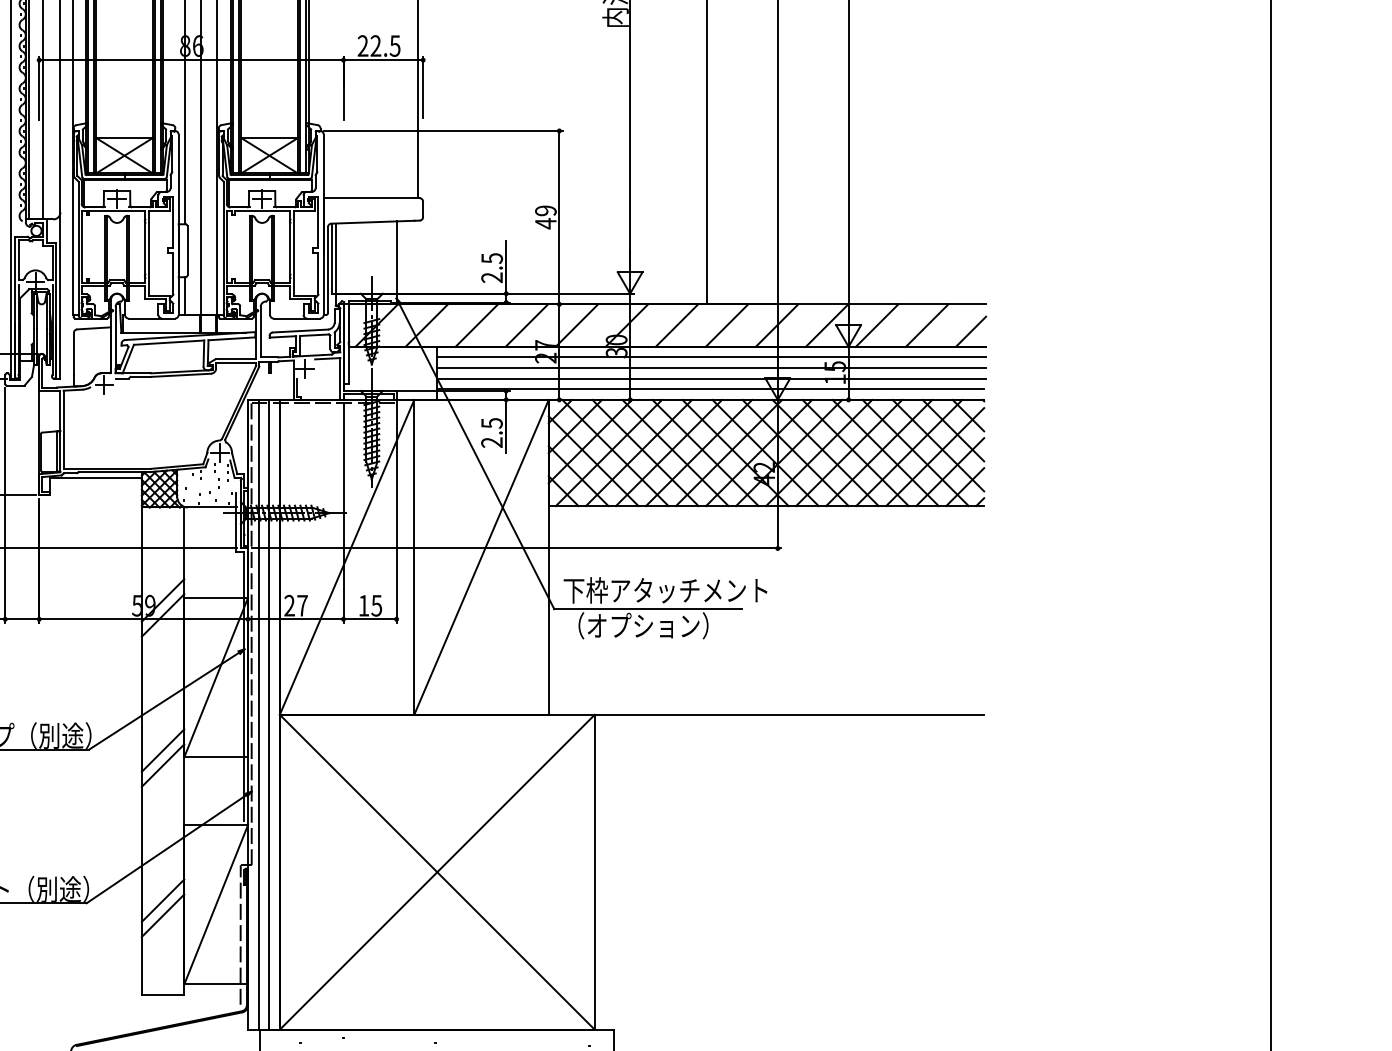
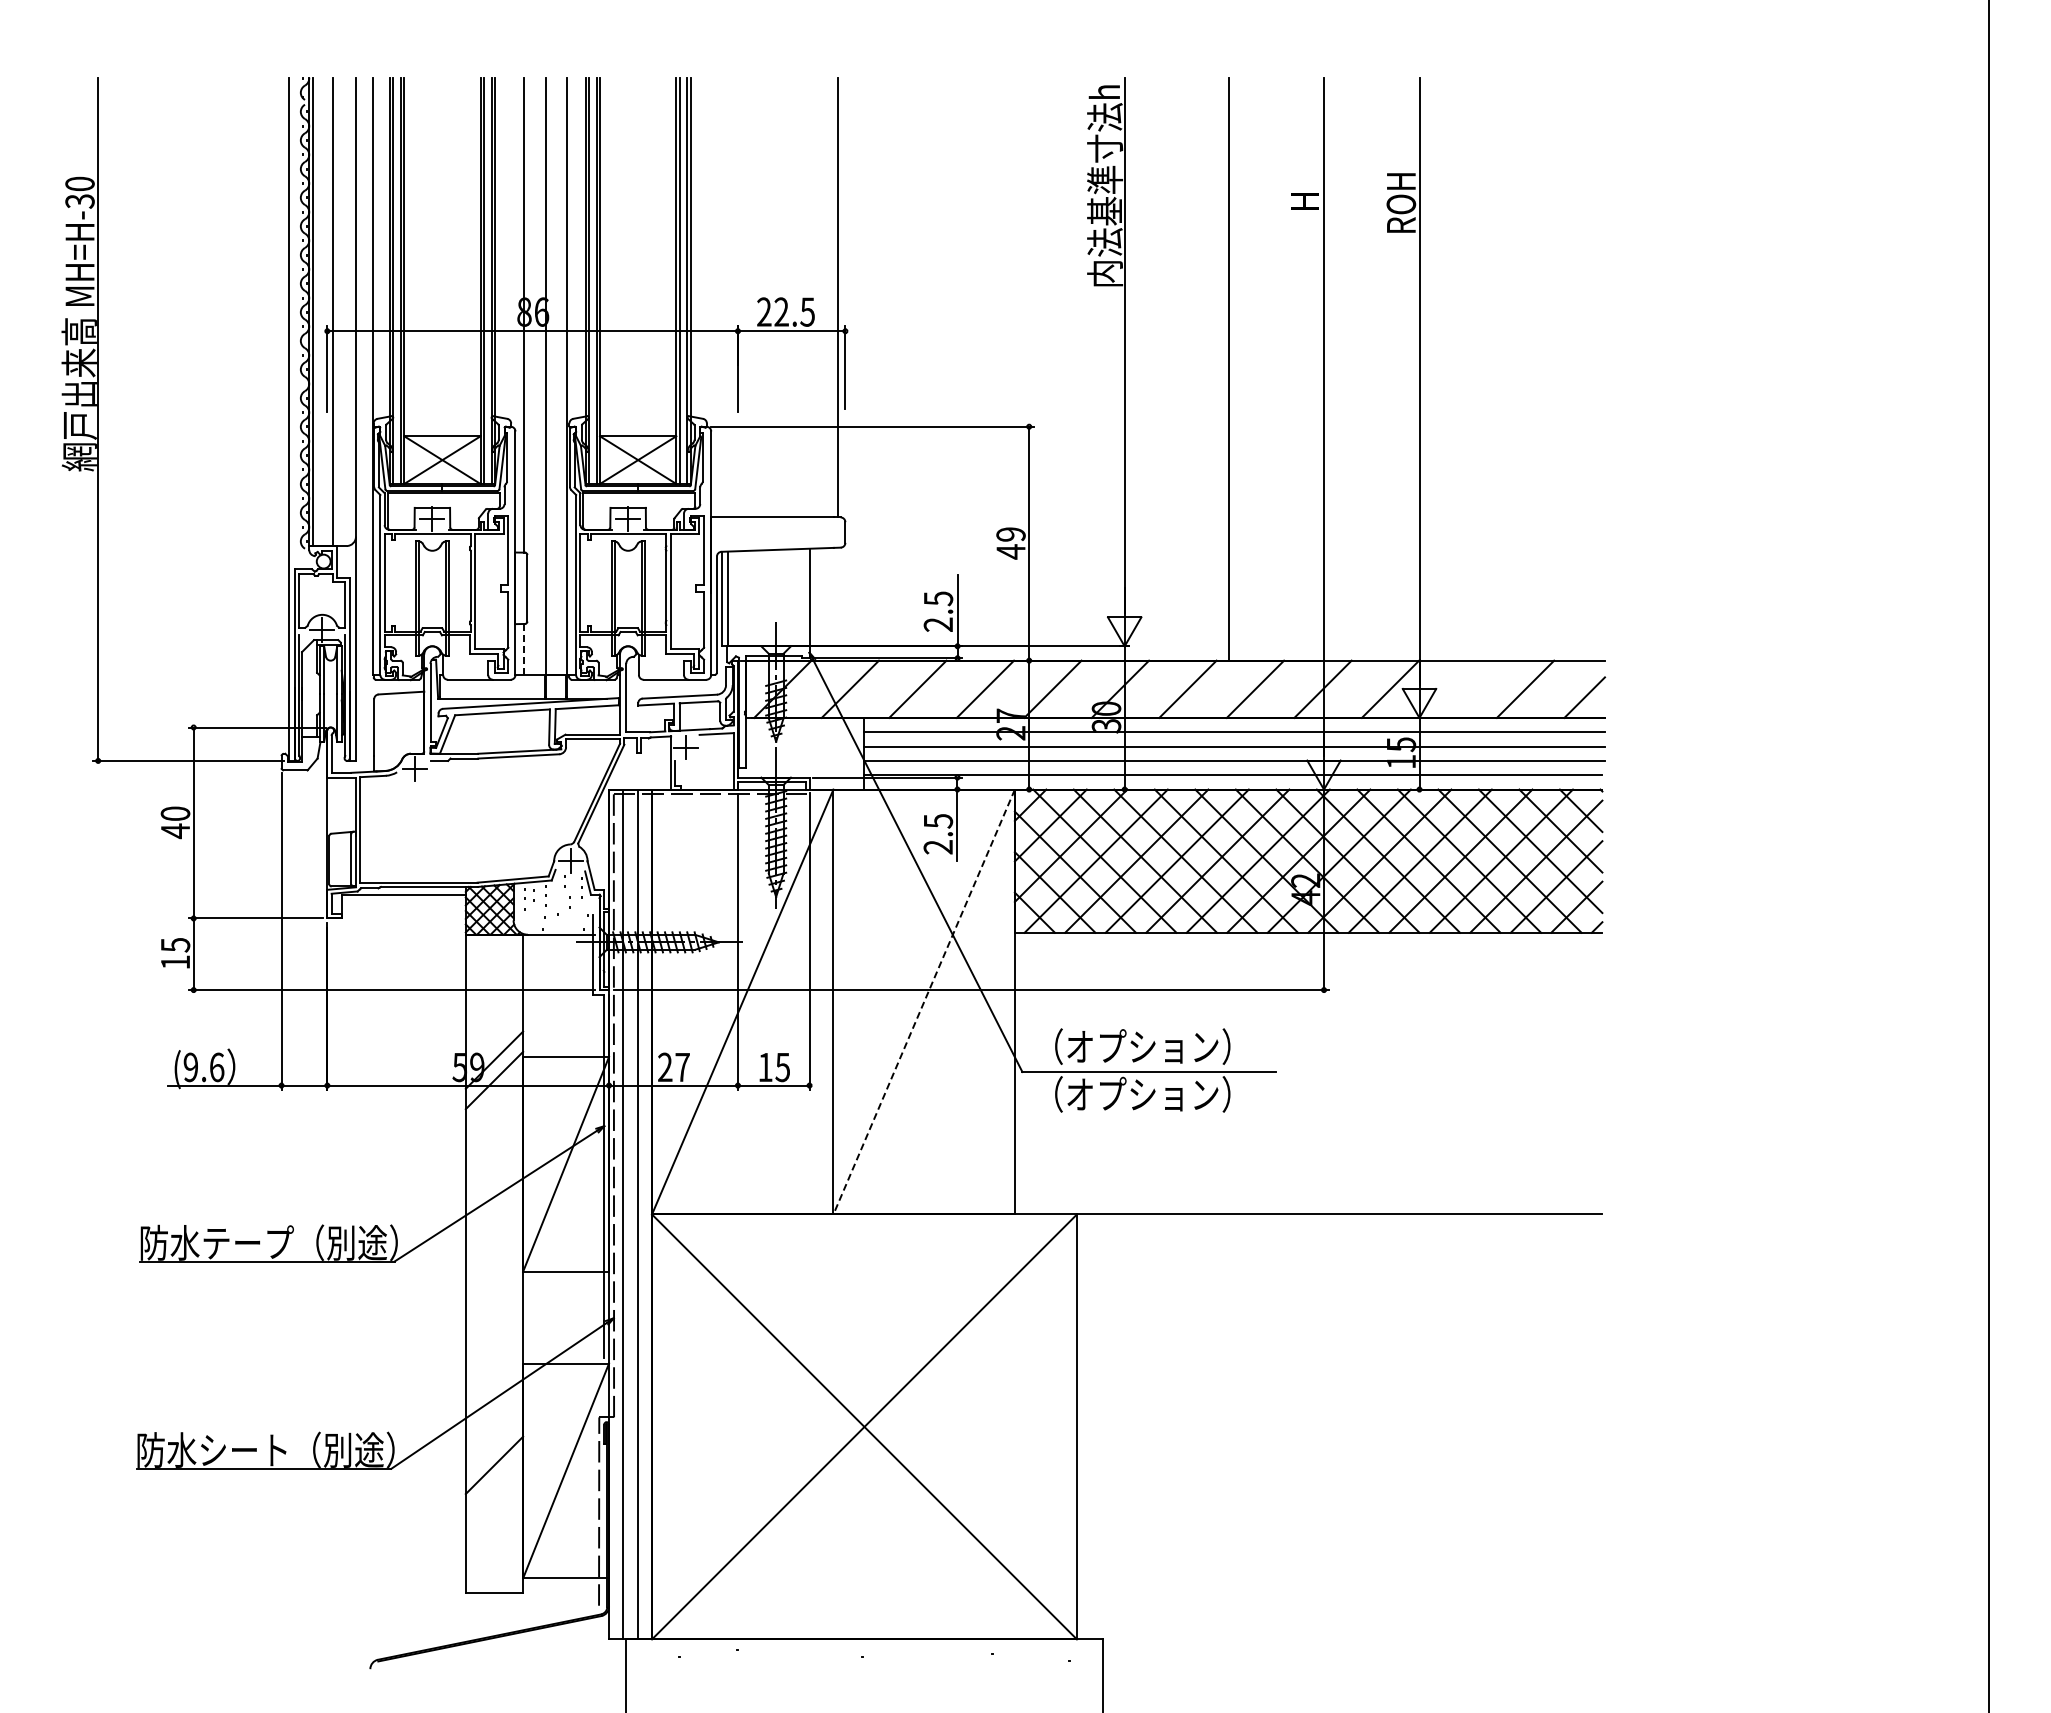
line: (185, 296) -> (524, 649), solid -> dashed
line: (876, 324) -> (1457, 688), removed
line: (481, 557) -> (923, 1002), solid -> dashed
text: (665, 590) -> (1172, 1046), 下枠アタッチメント -> （オプション）
line: (163, 750) -> (494, 1262), removed
line: (163, 765) -> (494, 1282), removed
line: (163, 915) -> (494, 1485), removed

